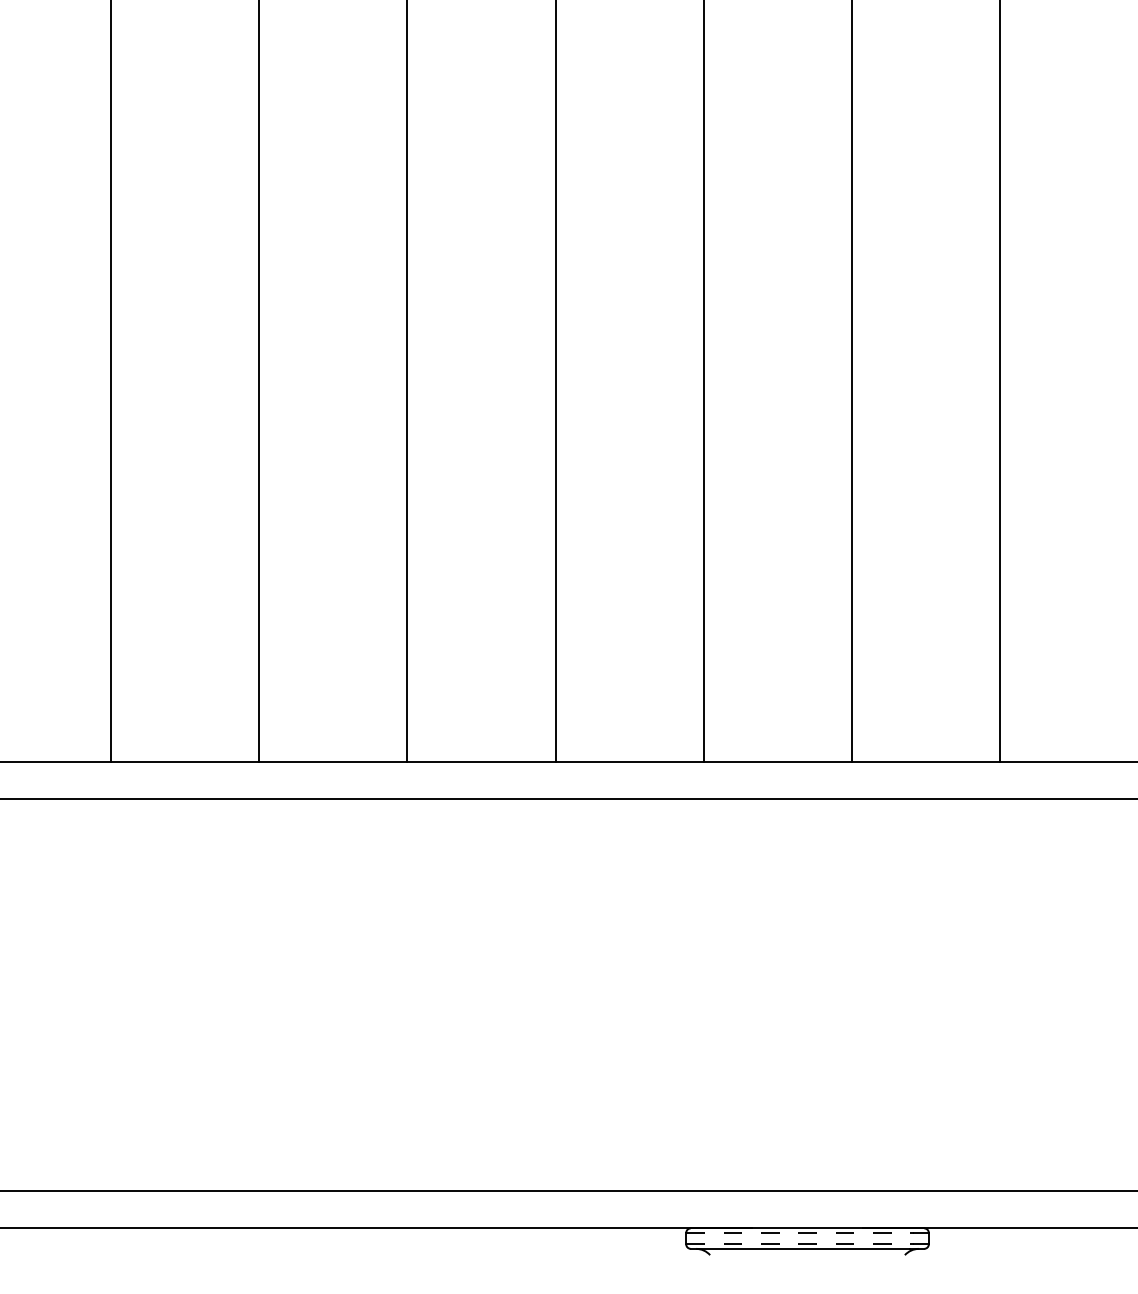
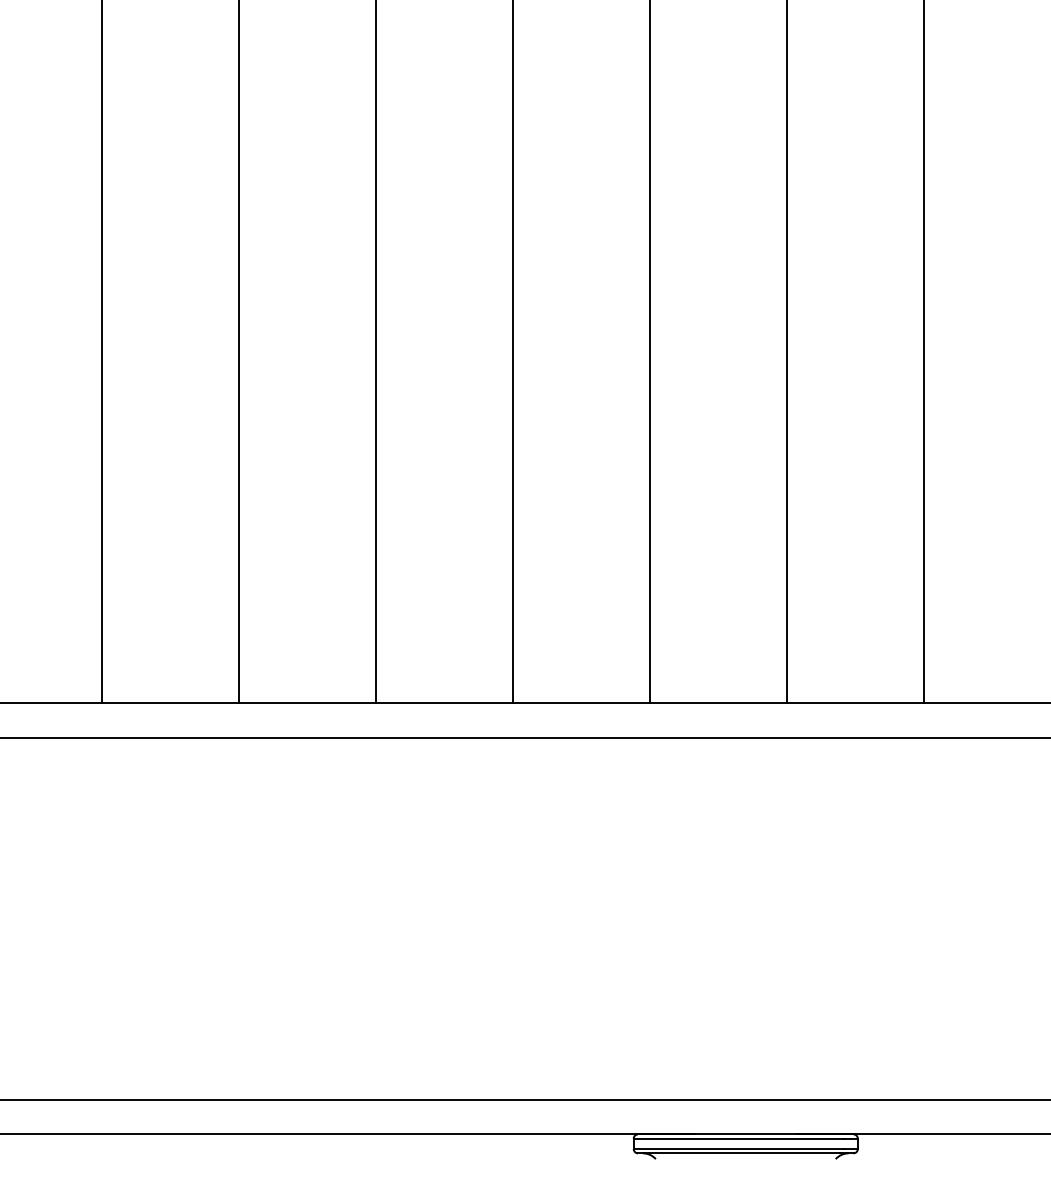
line: (800, 1233) -> (739, 1139), dashed -> solid
line: (800, 1244) -> (739, 1149), dashed -> solid

